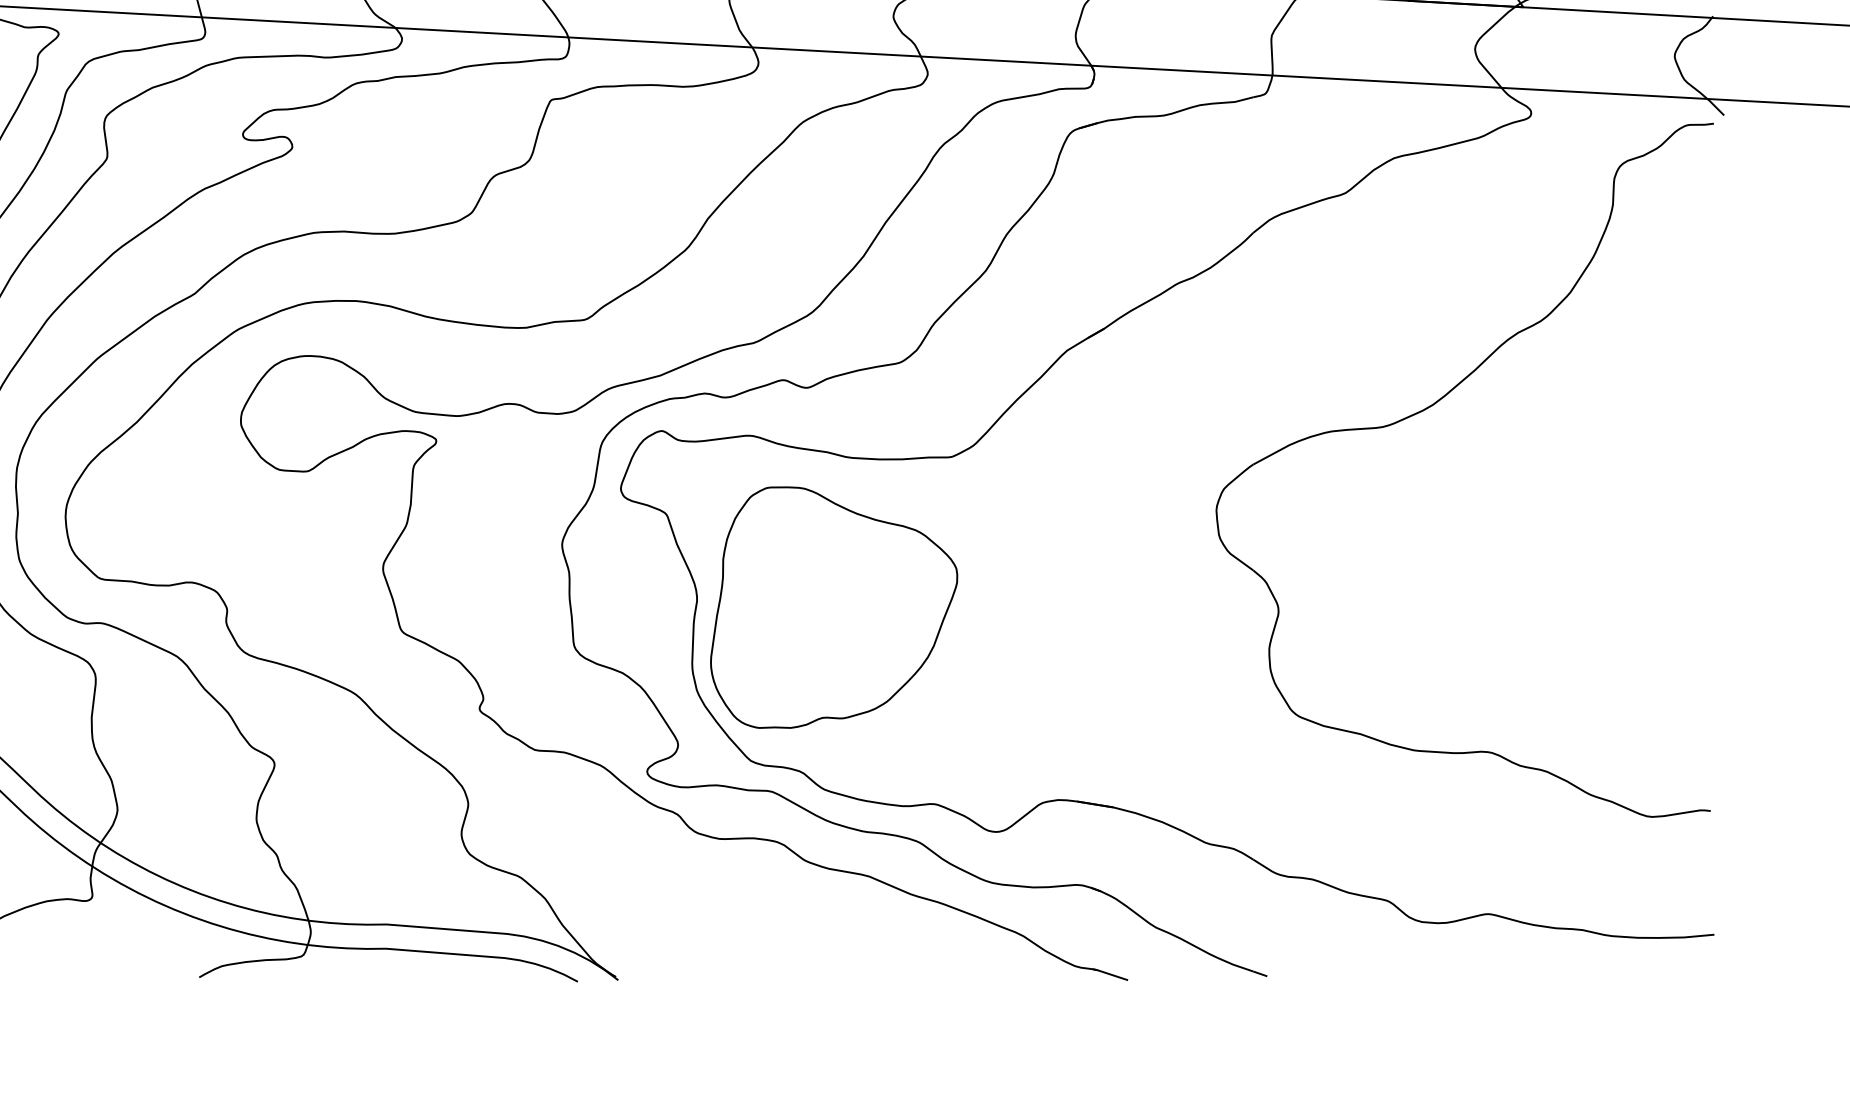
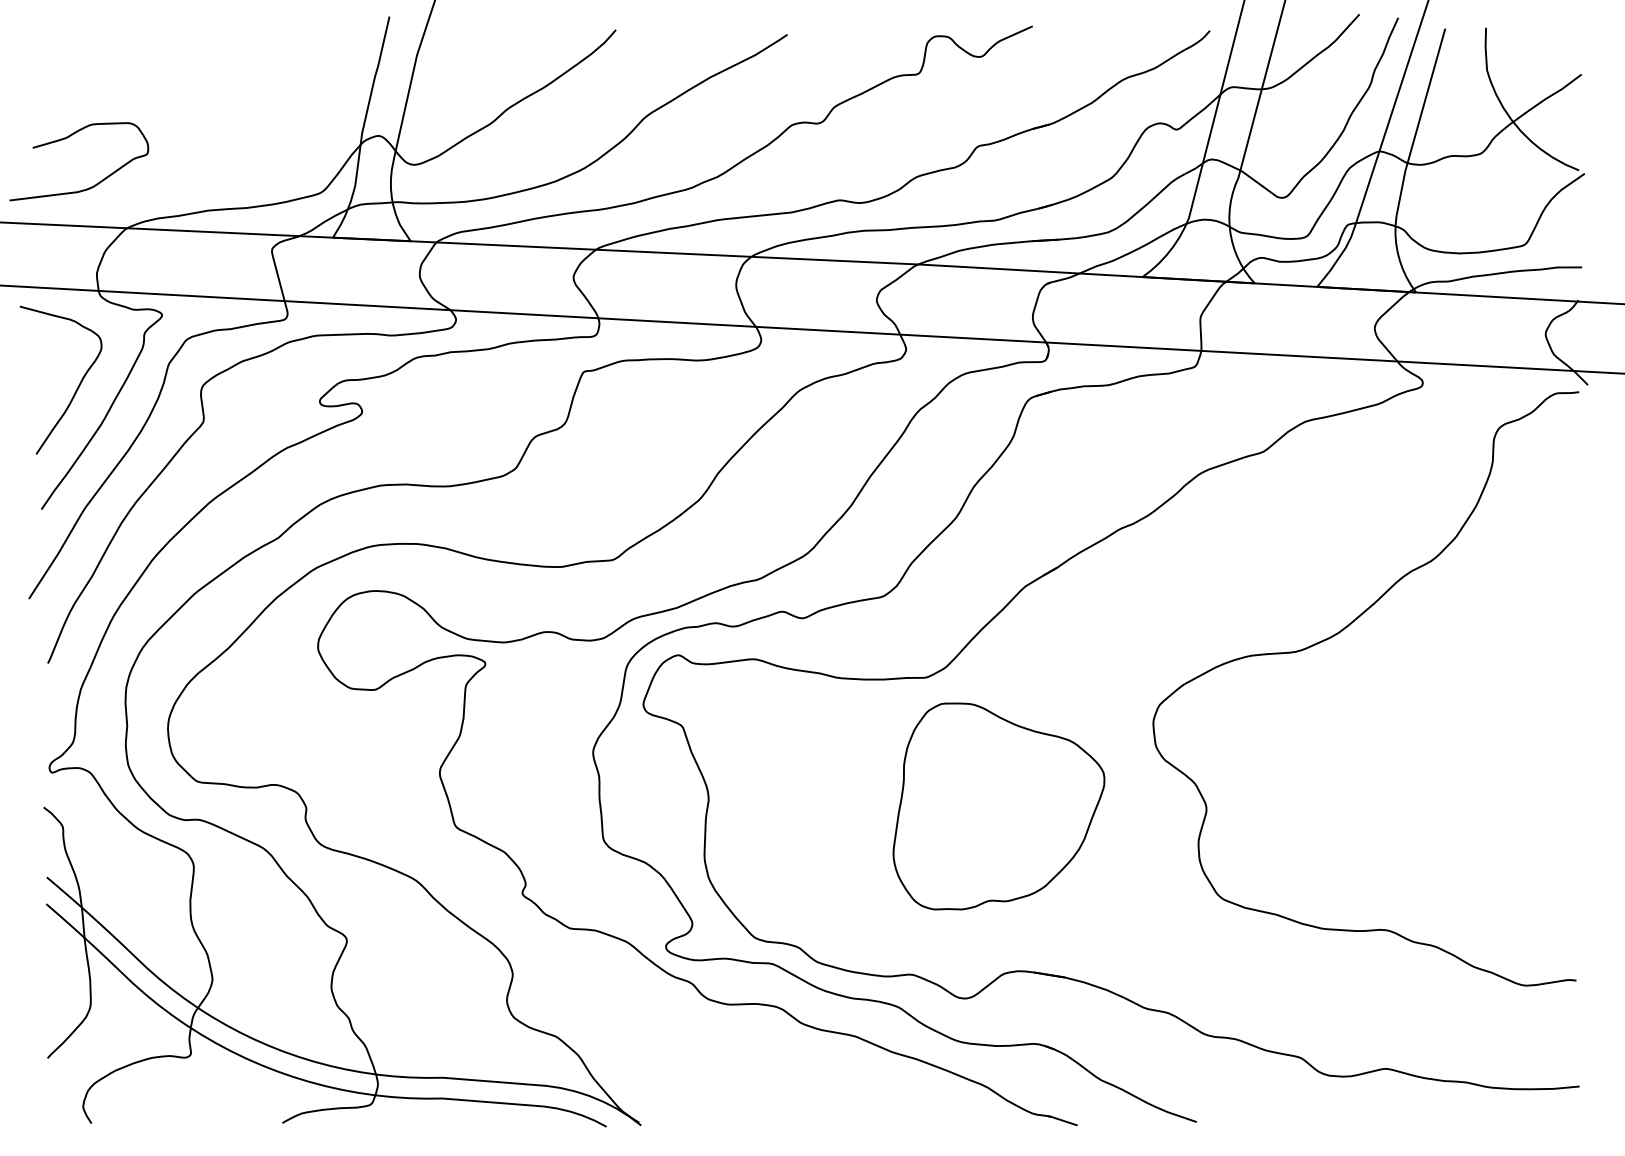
part: (833, 607) -> (998, 806), moved

